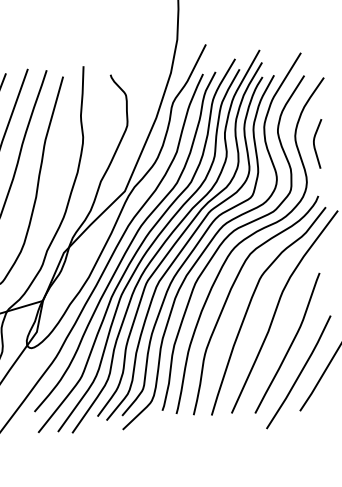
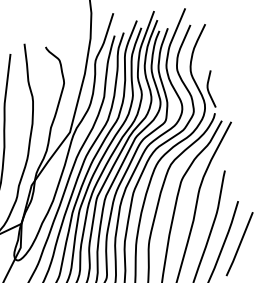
curve: (315, 145) -> (209, 90), moved

